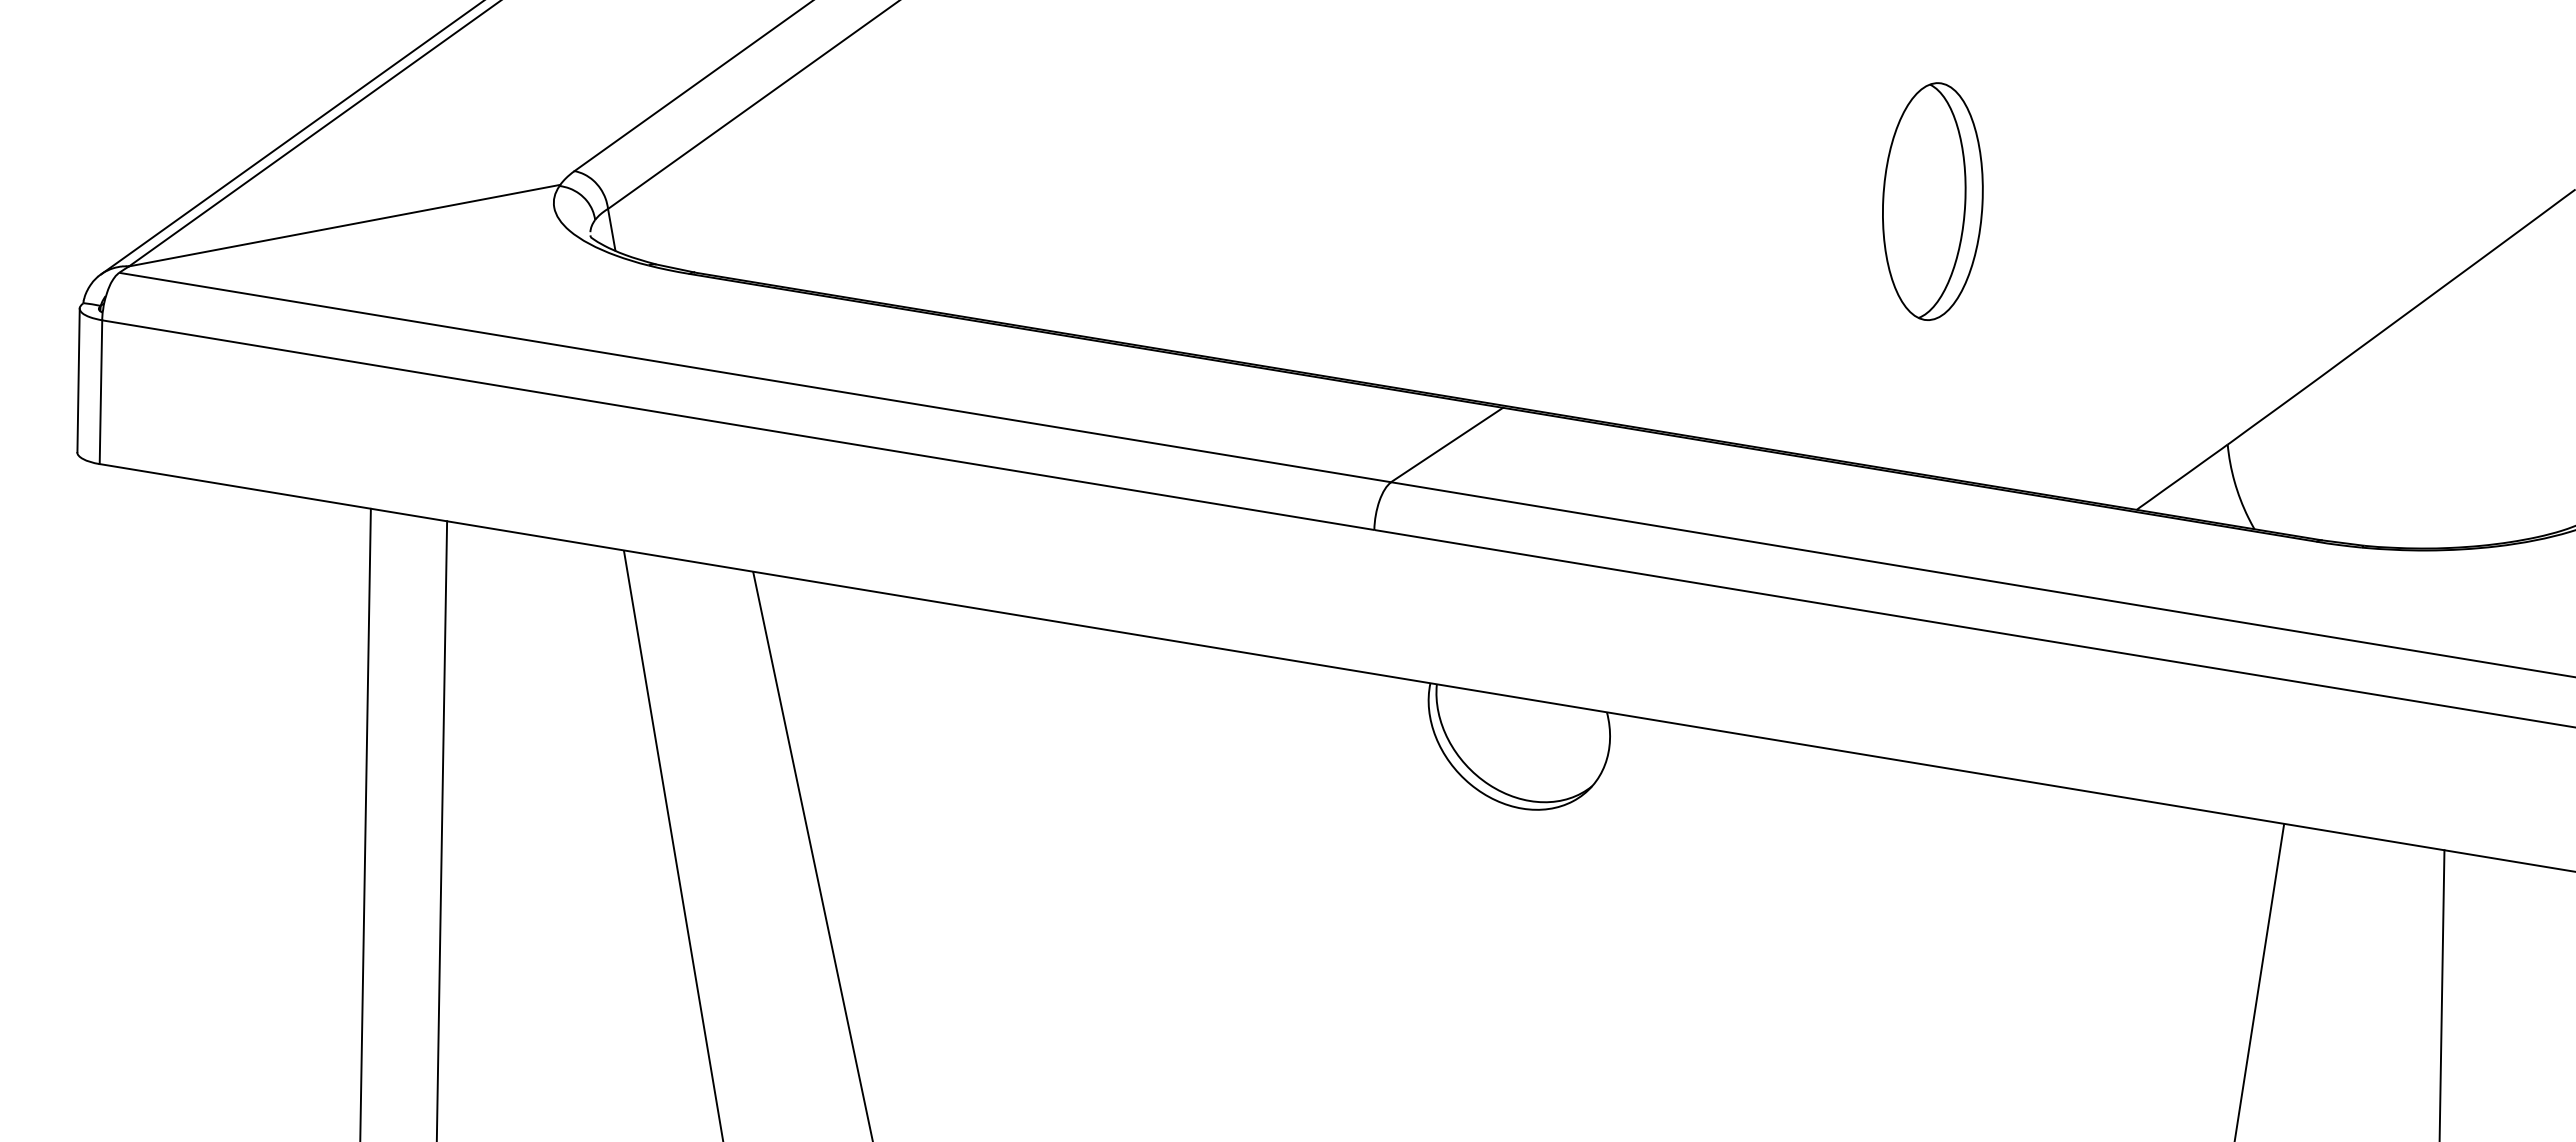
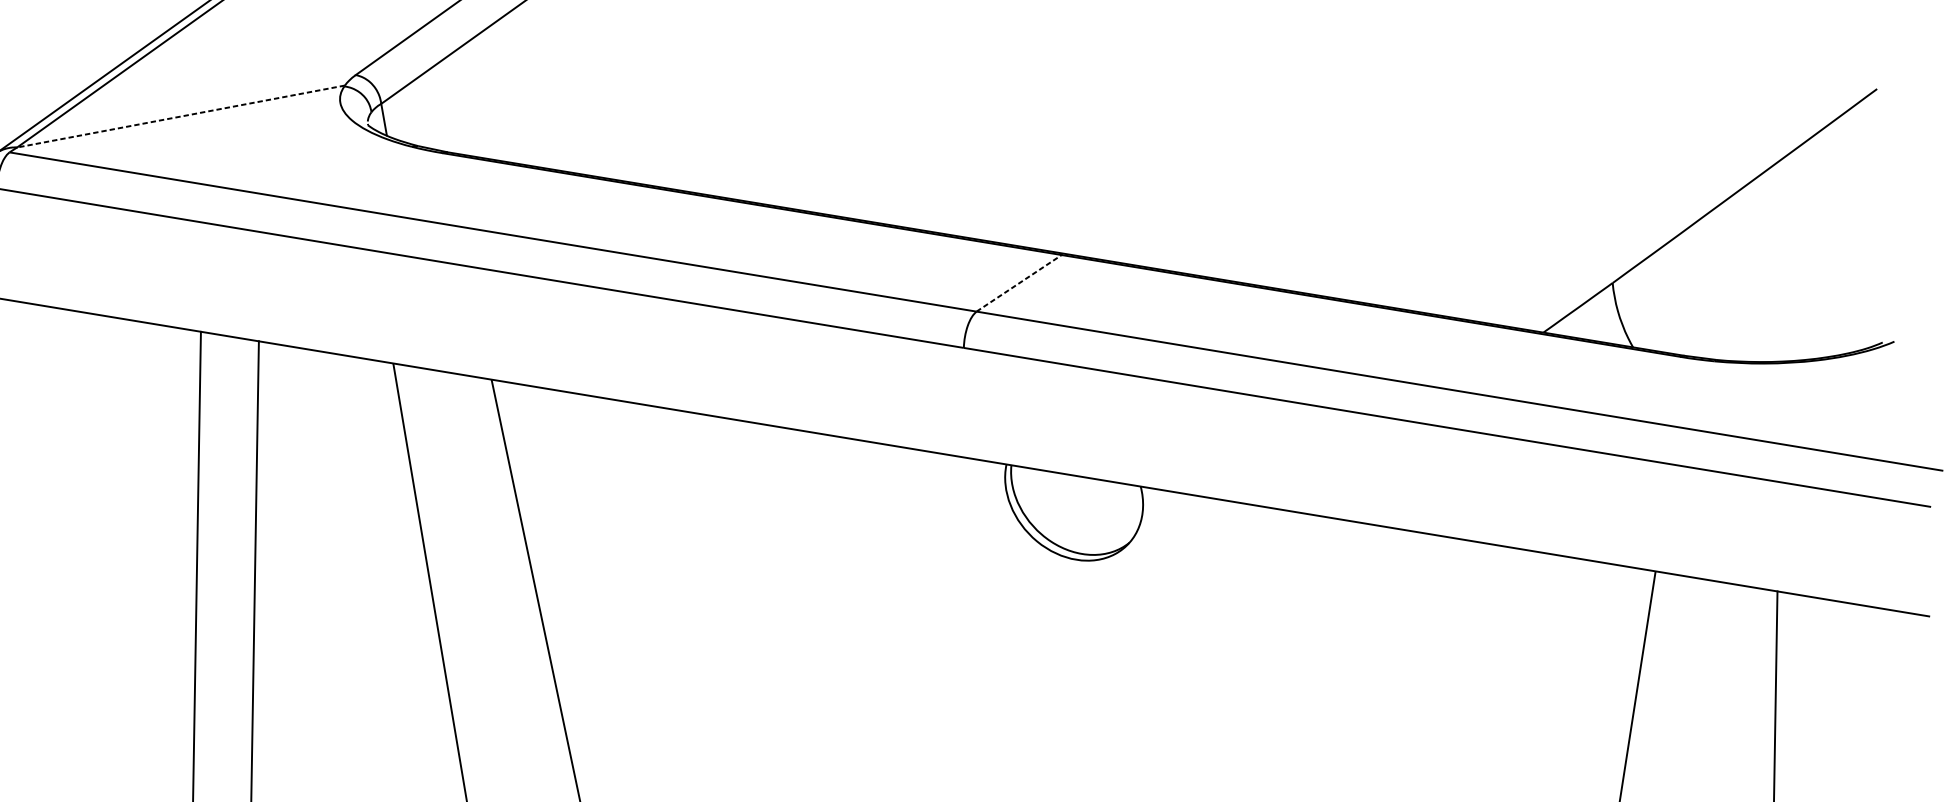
part: (1932, 201) -> (1388, 98), removed
line: (344, 225) -> (180, 116), solid -> dashed
line: (1447, 444) -> (1019, 282), solid -> dashed

